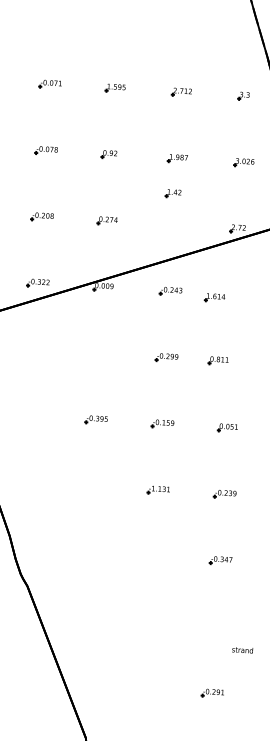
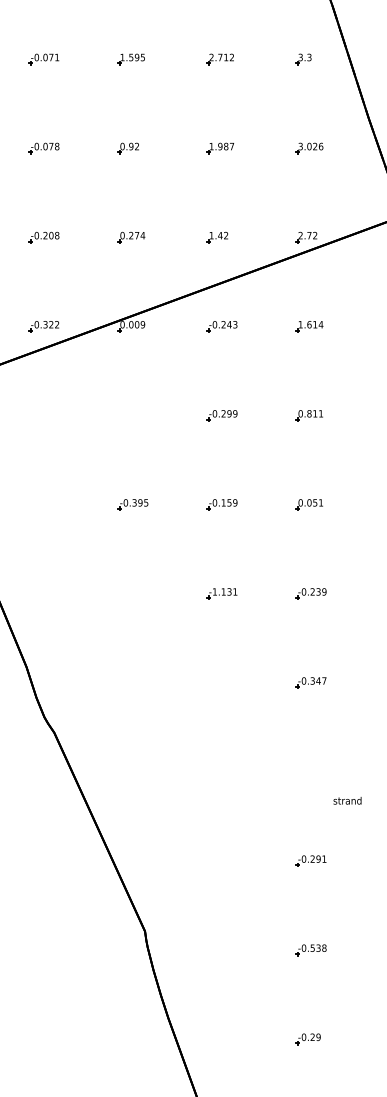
part: (172, 193) -> (216, 237), moved
part: (214, 297) -> (309, 326), moved
part: (217, 360) -> (308, 415), moved

